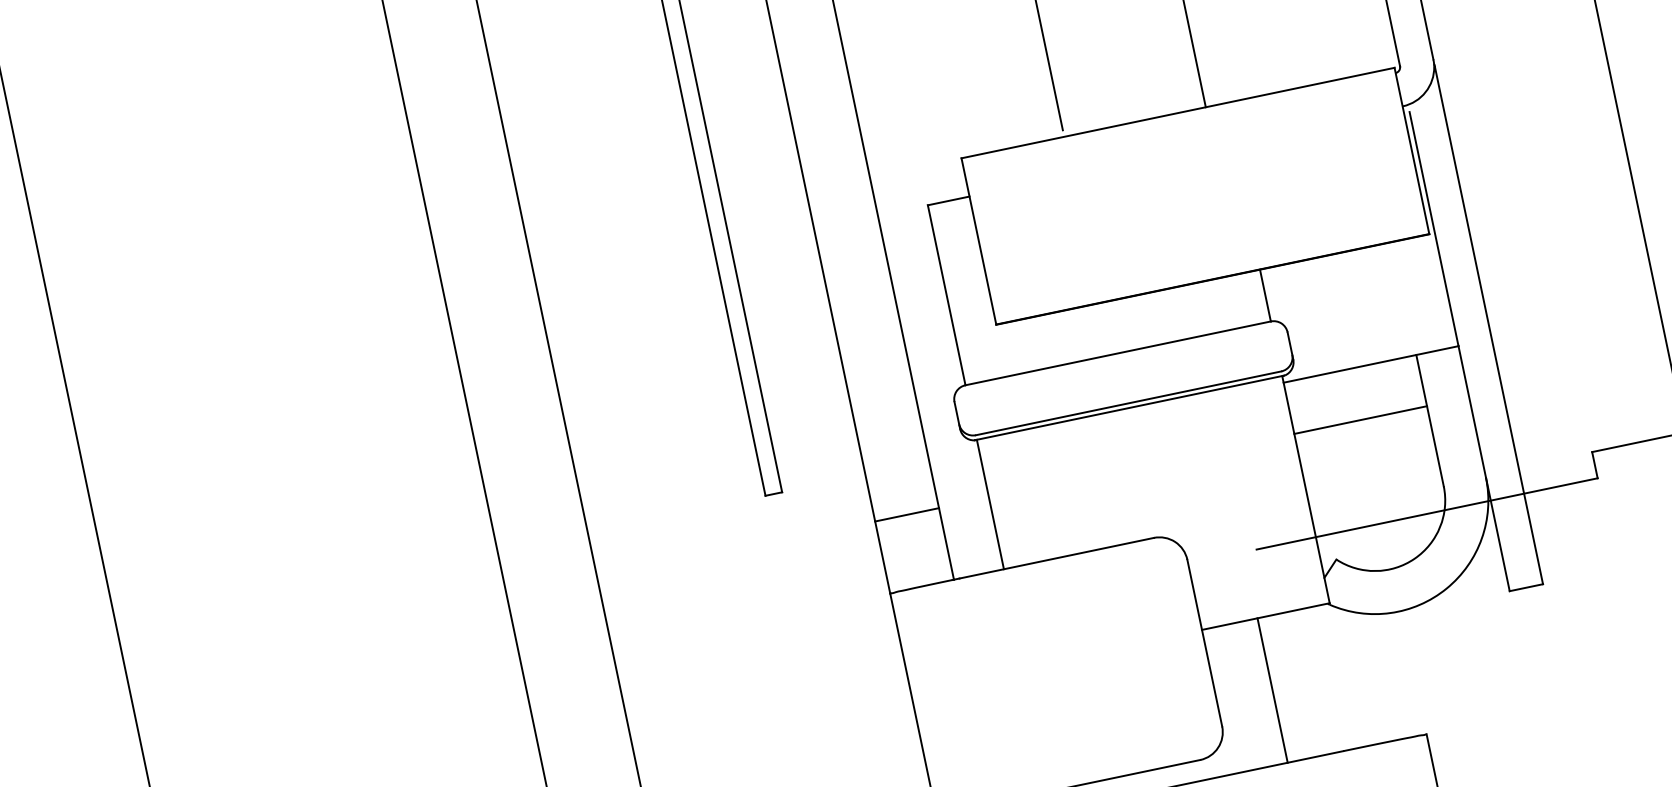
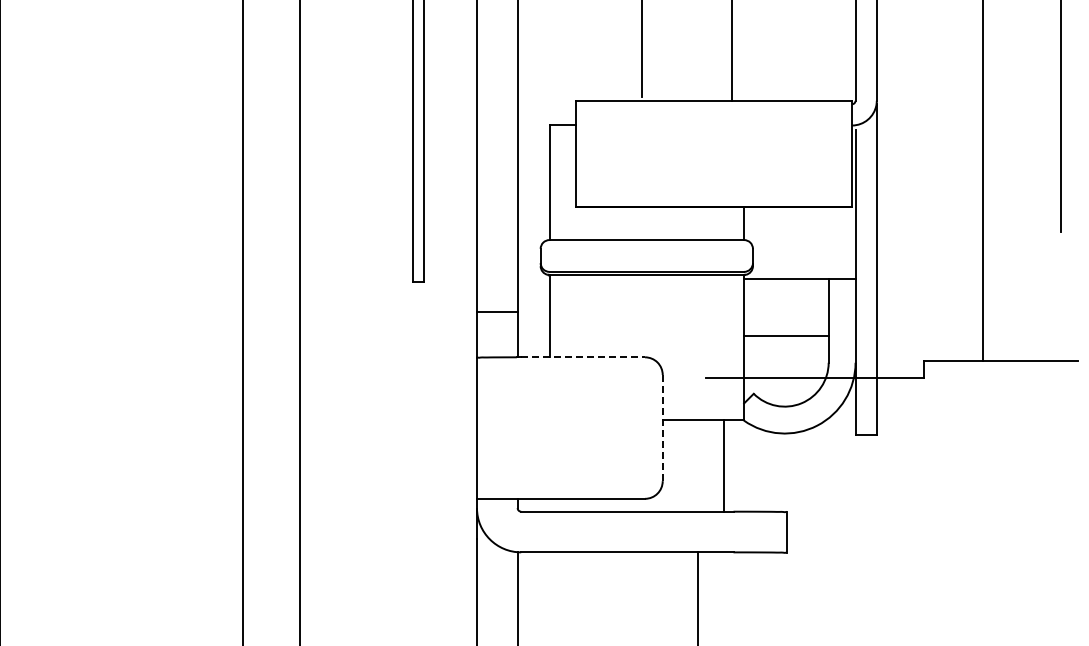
line: (1360, 419) -> (786, 335), moved
line: (1057, 558) -> (583, 357), solid -> dashed
line: (1204, 643) -> (662, 428), solid -> dashed
line: (1273, 690) -> (724, 465), moved

